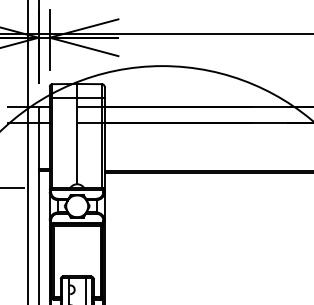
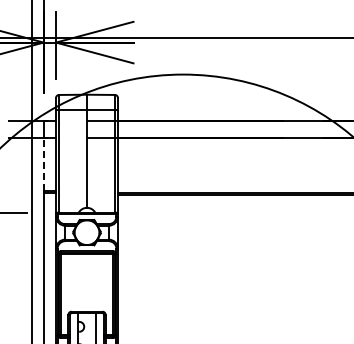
line: (38, 145) -> (43, 164), solid -> dashed

